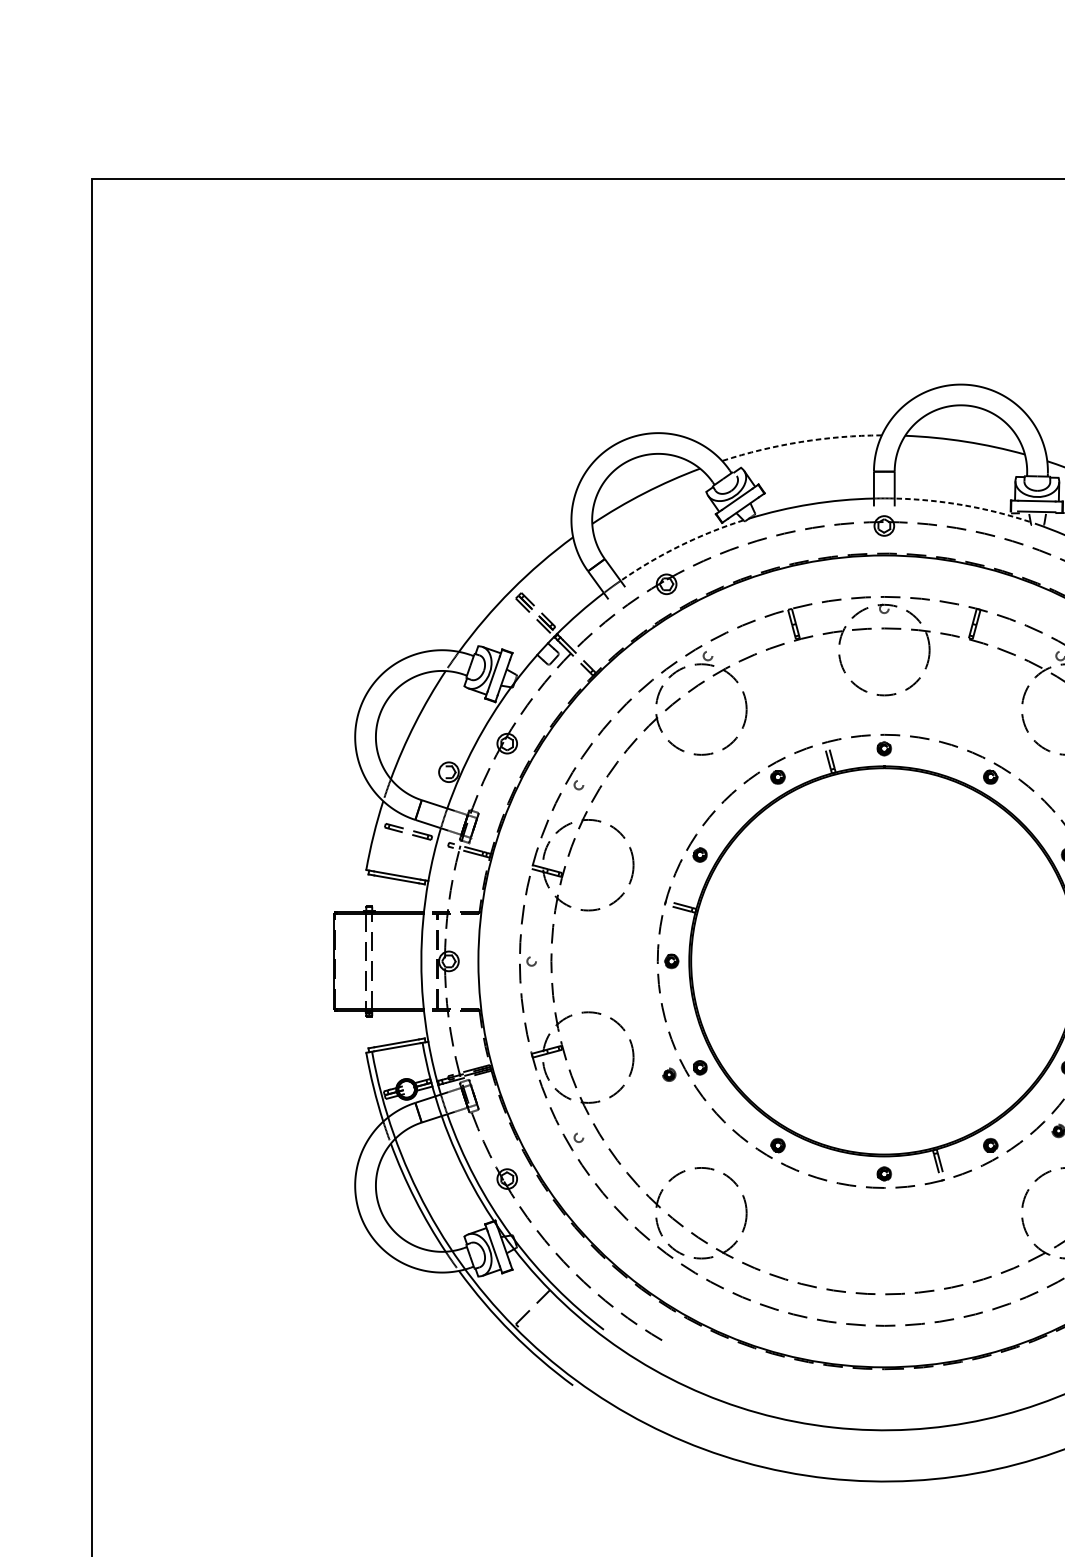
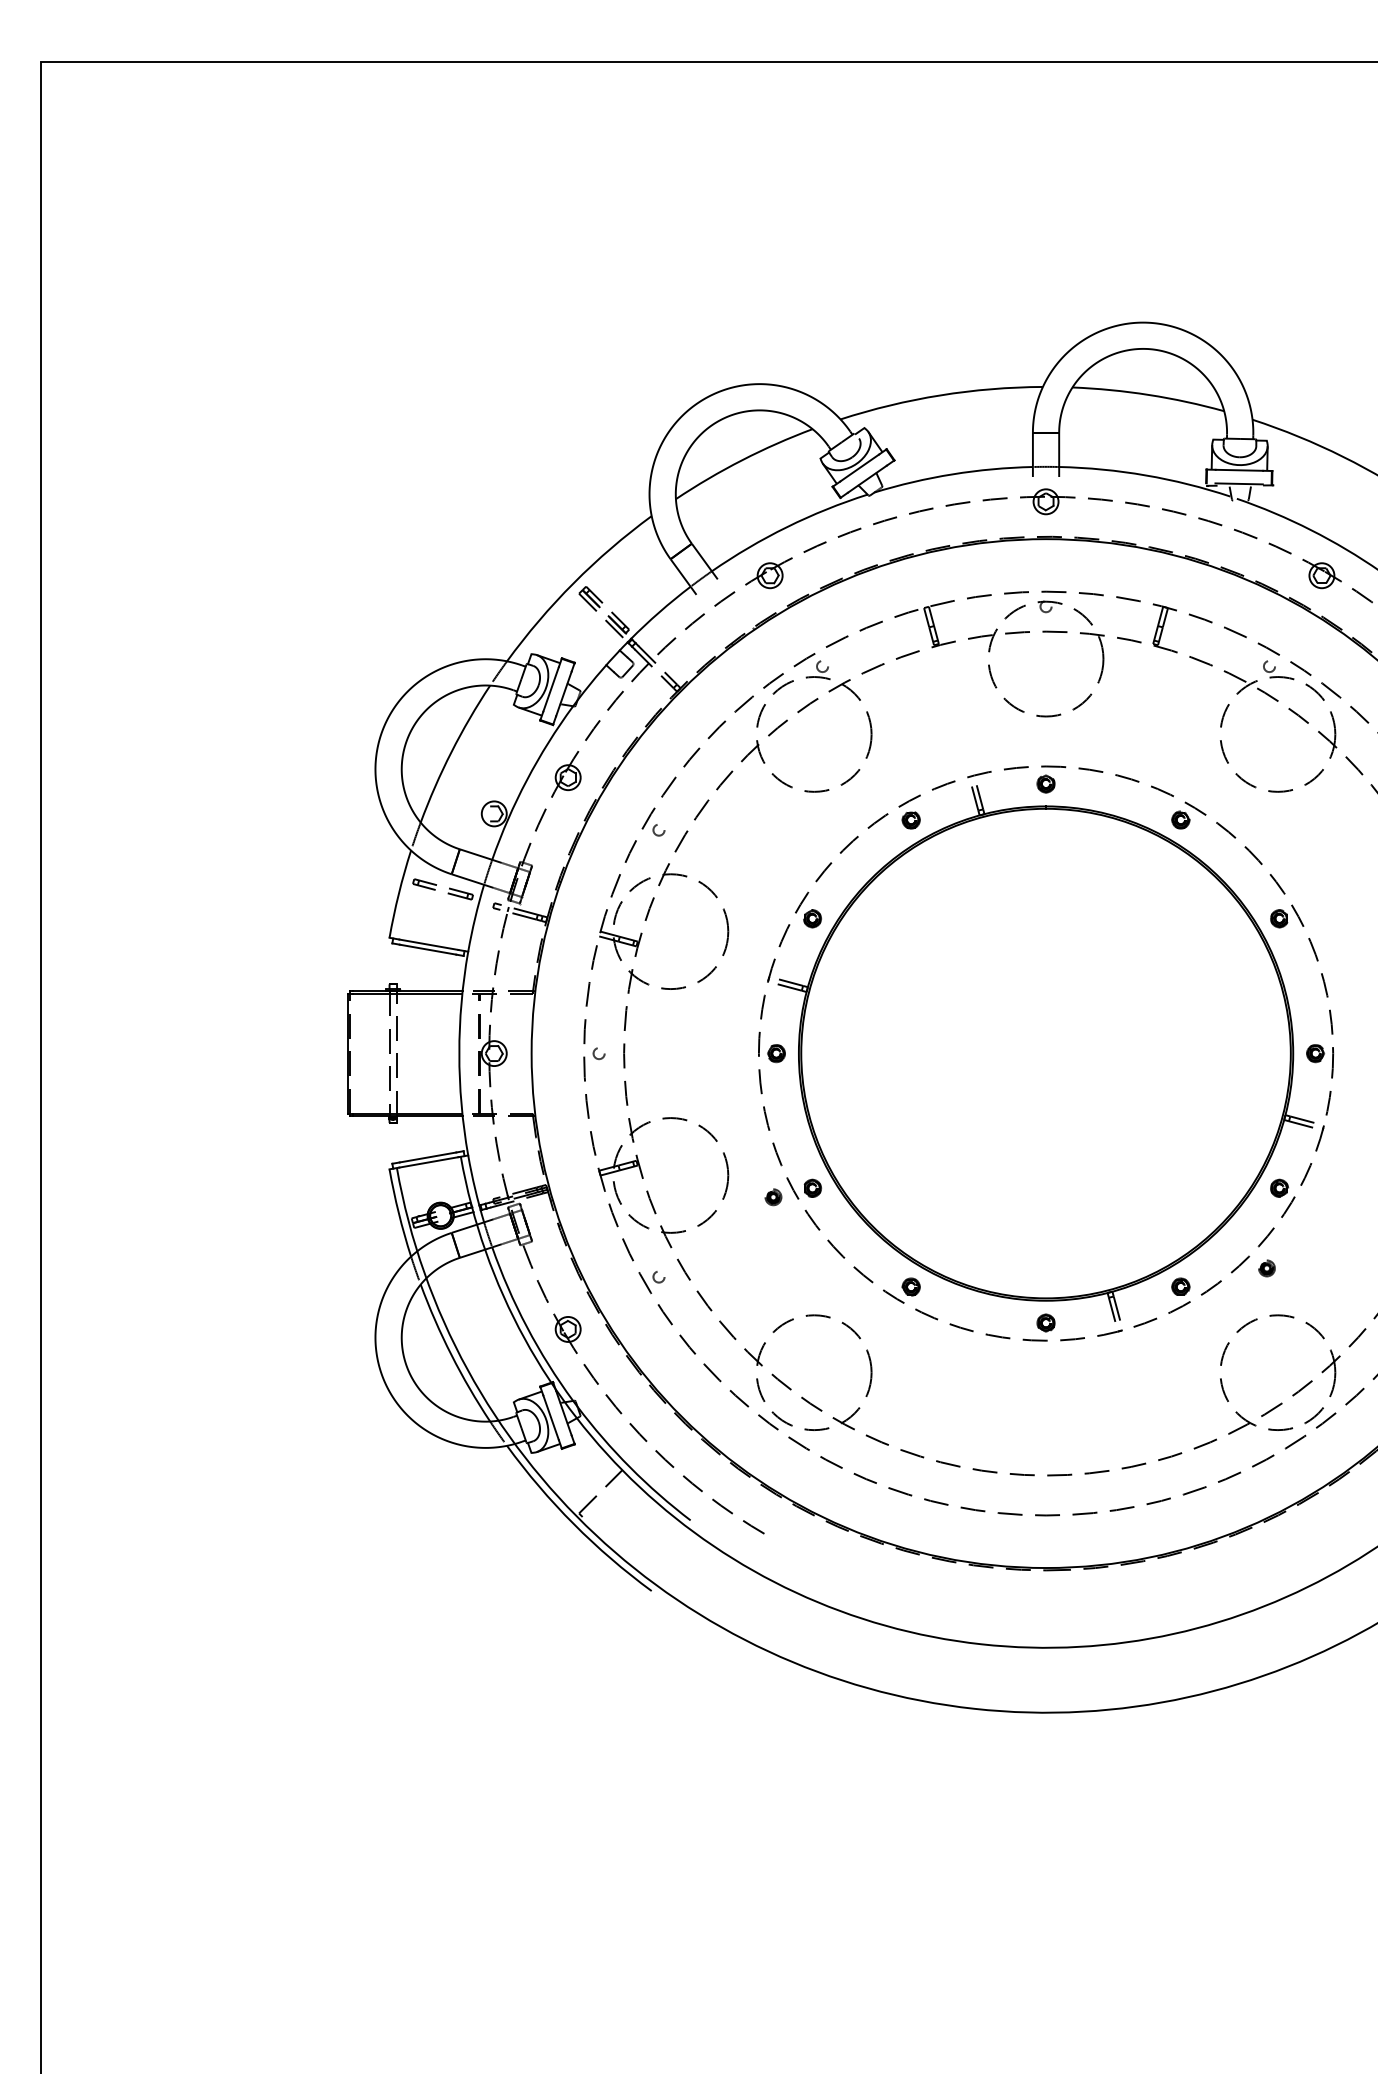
arc: (801, 442) -> (940, 395), dashed -> solid
arc: (962, 505) -> (1145, 475), dashed -> solid
arc: (679, 546) -> (786, 527), dashed -> solid

